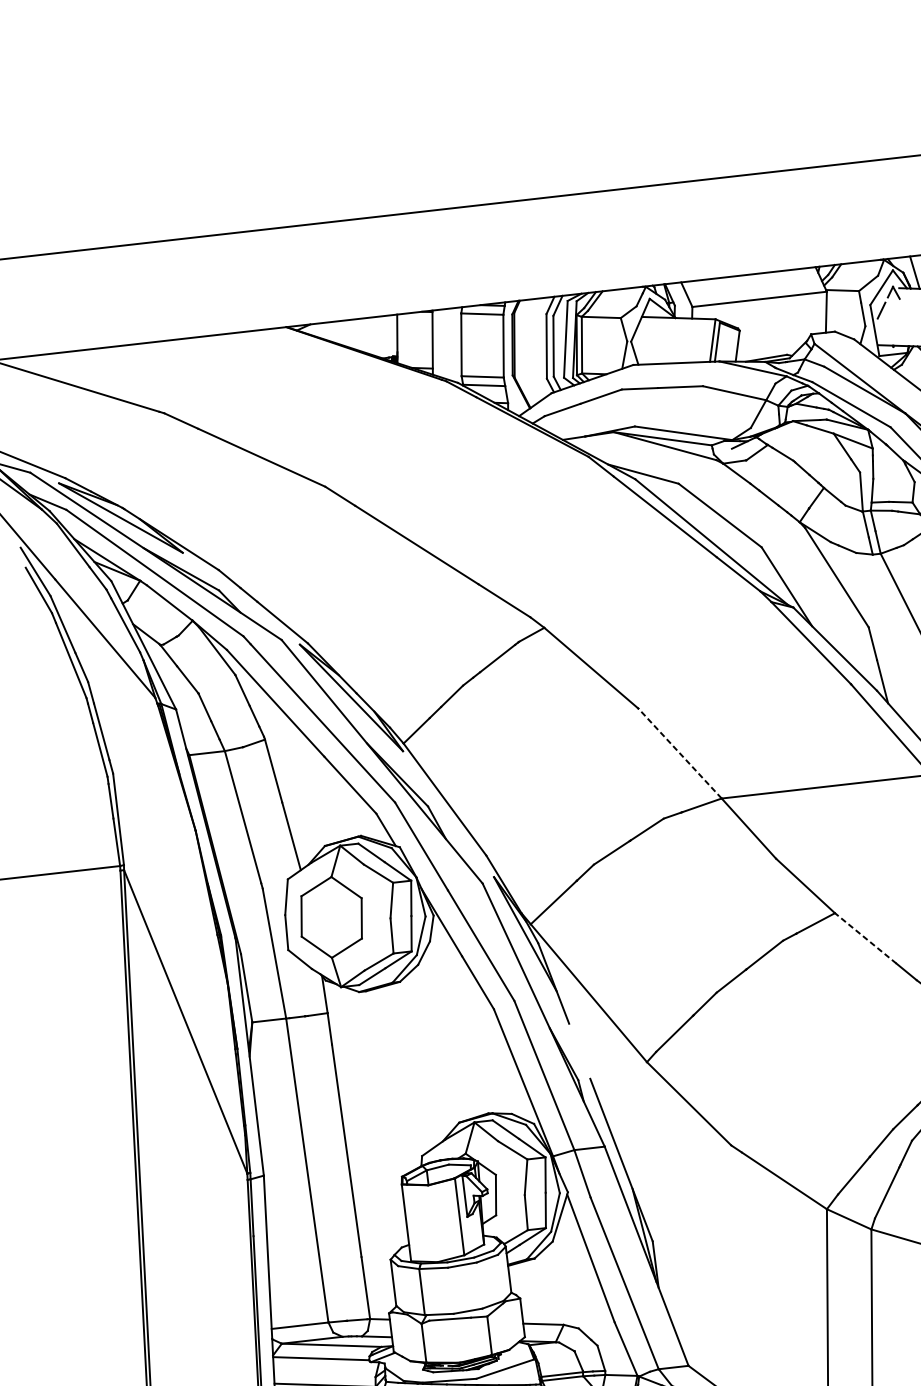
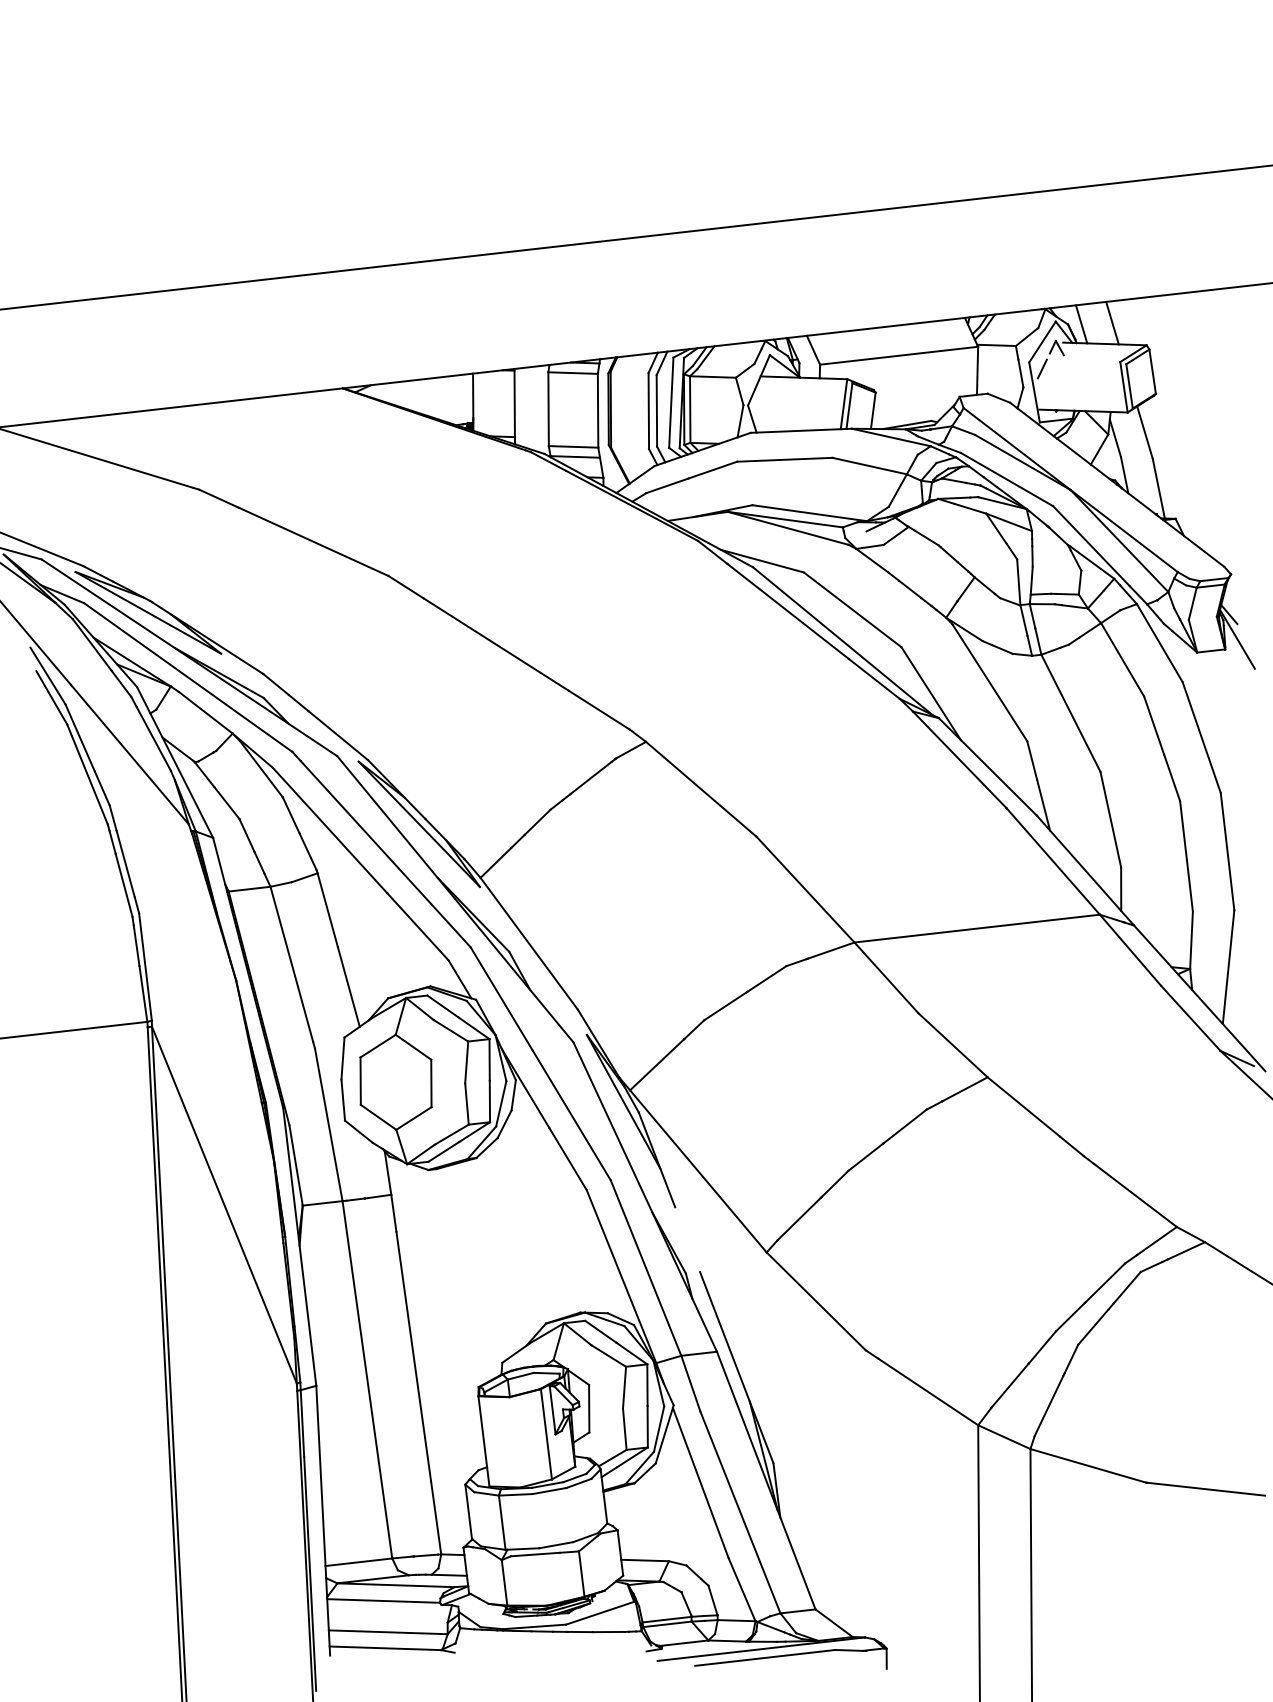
line: (680, 753) -> (805, 889), dashed -> solid
line: (865, 938) -> (1023, 1106), dashed -> solid

